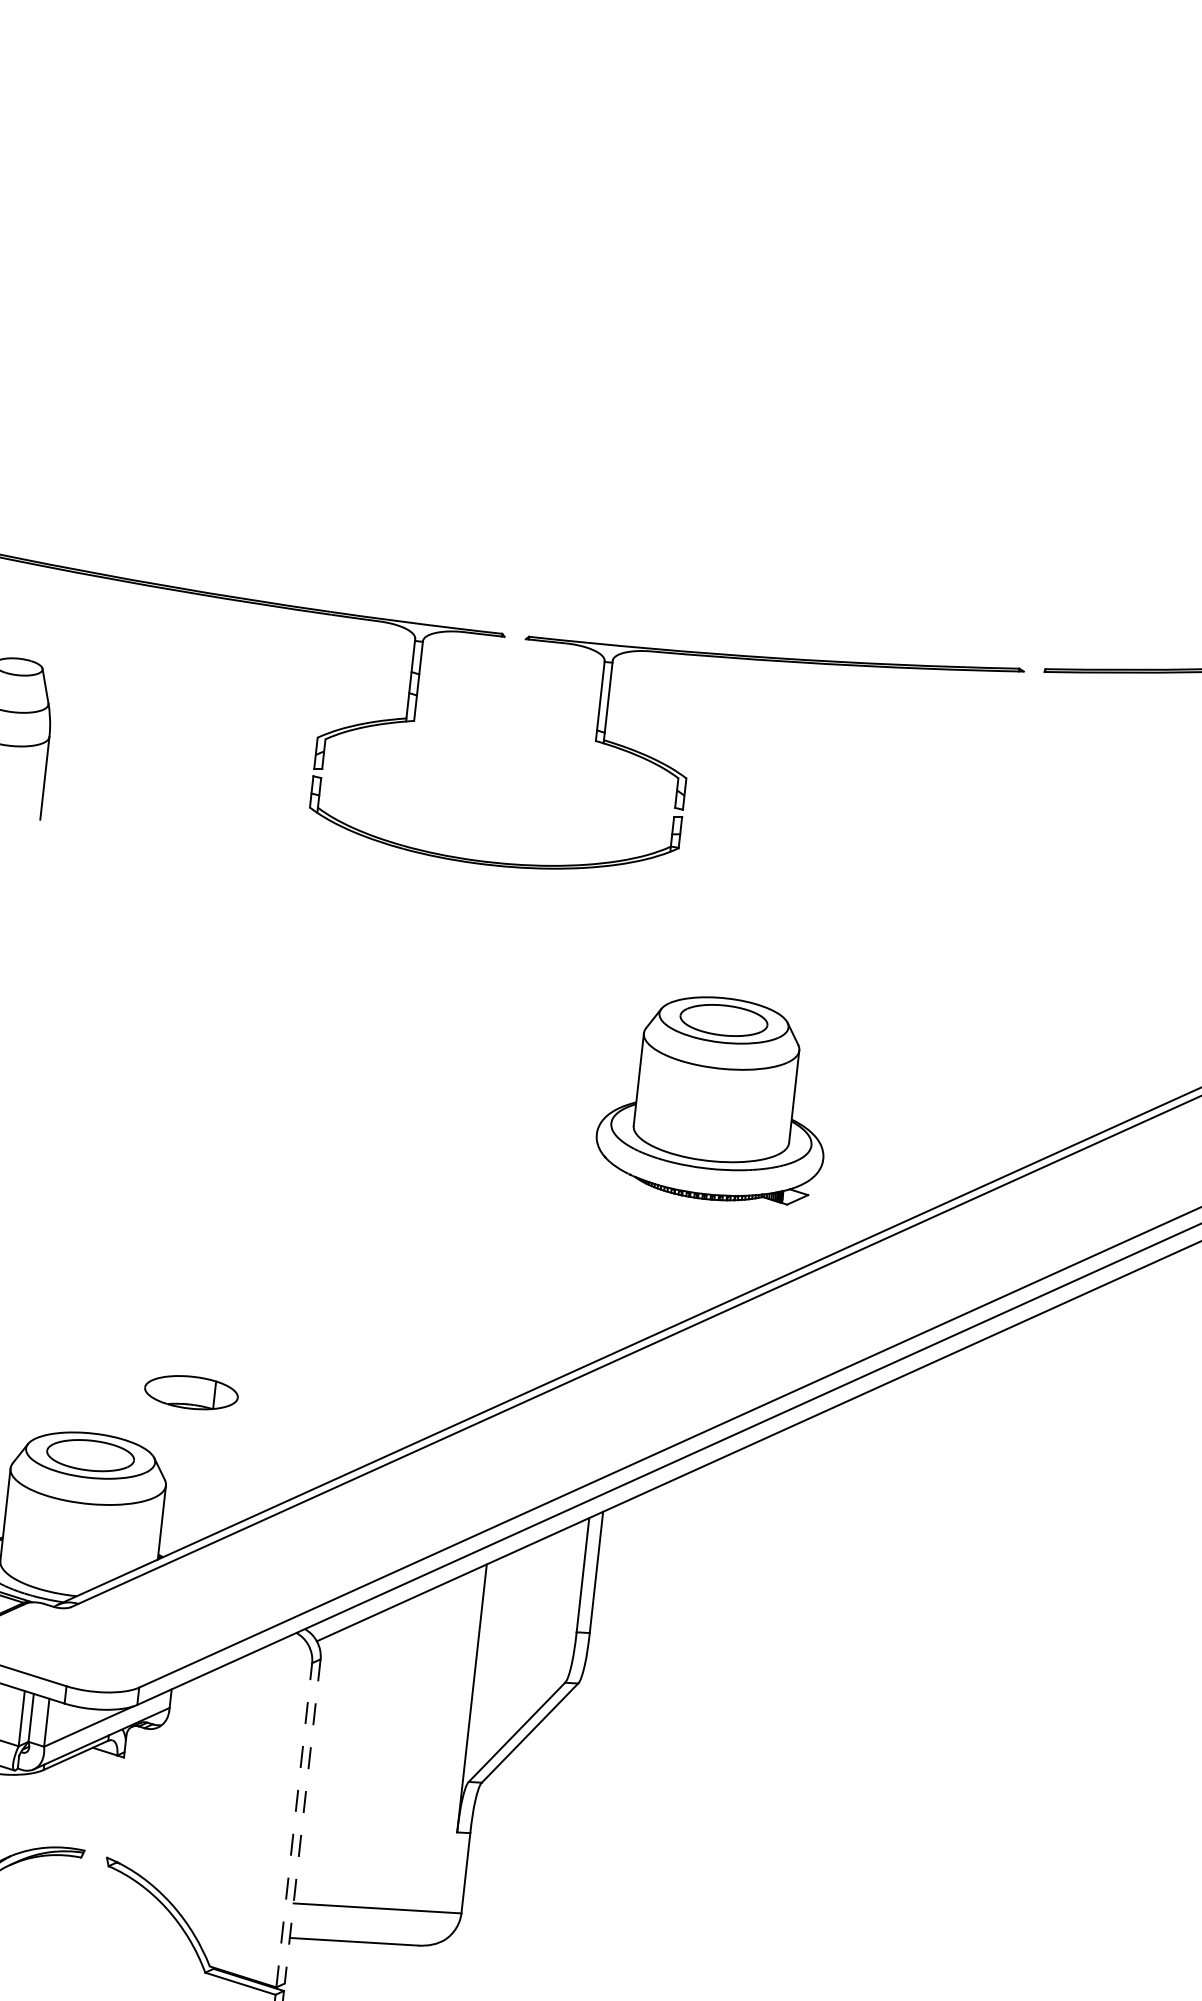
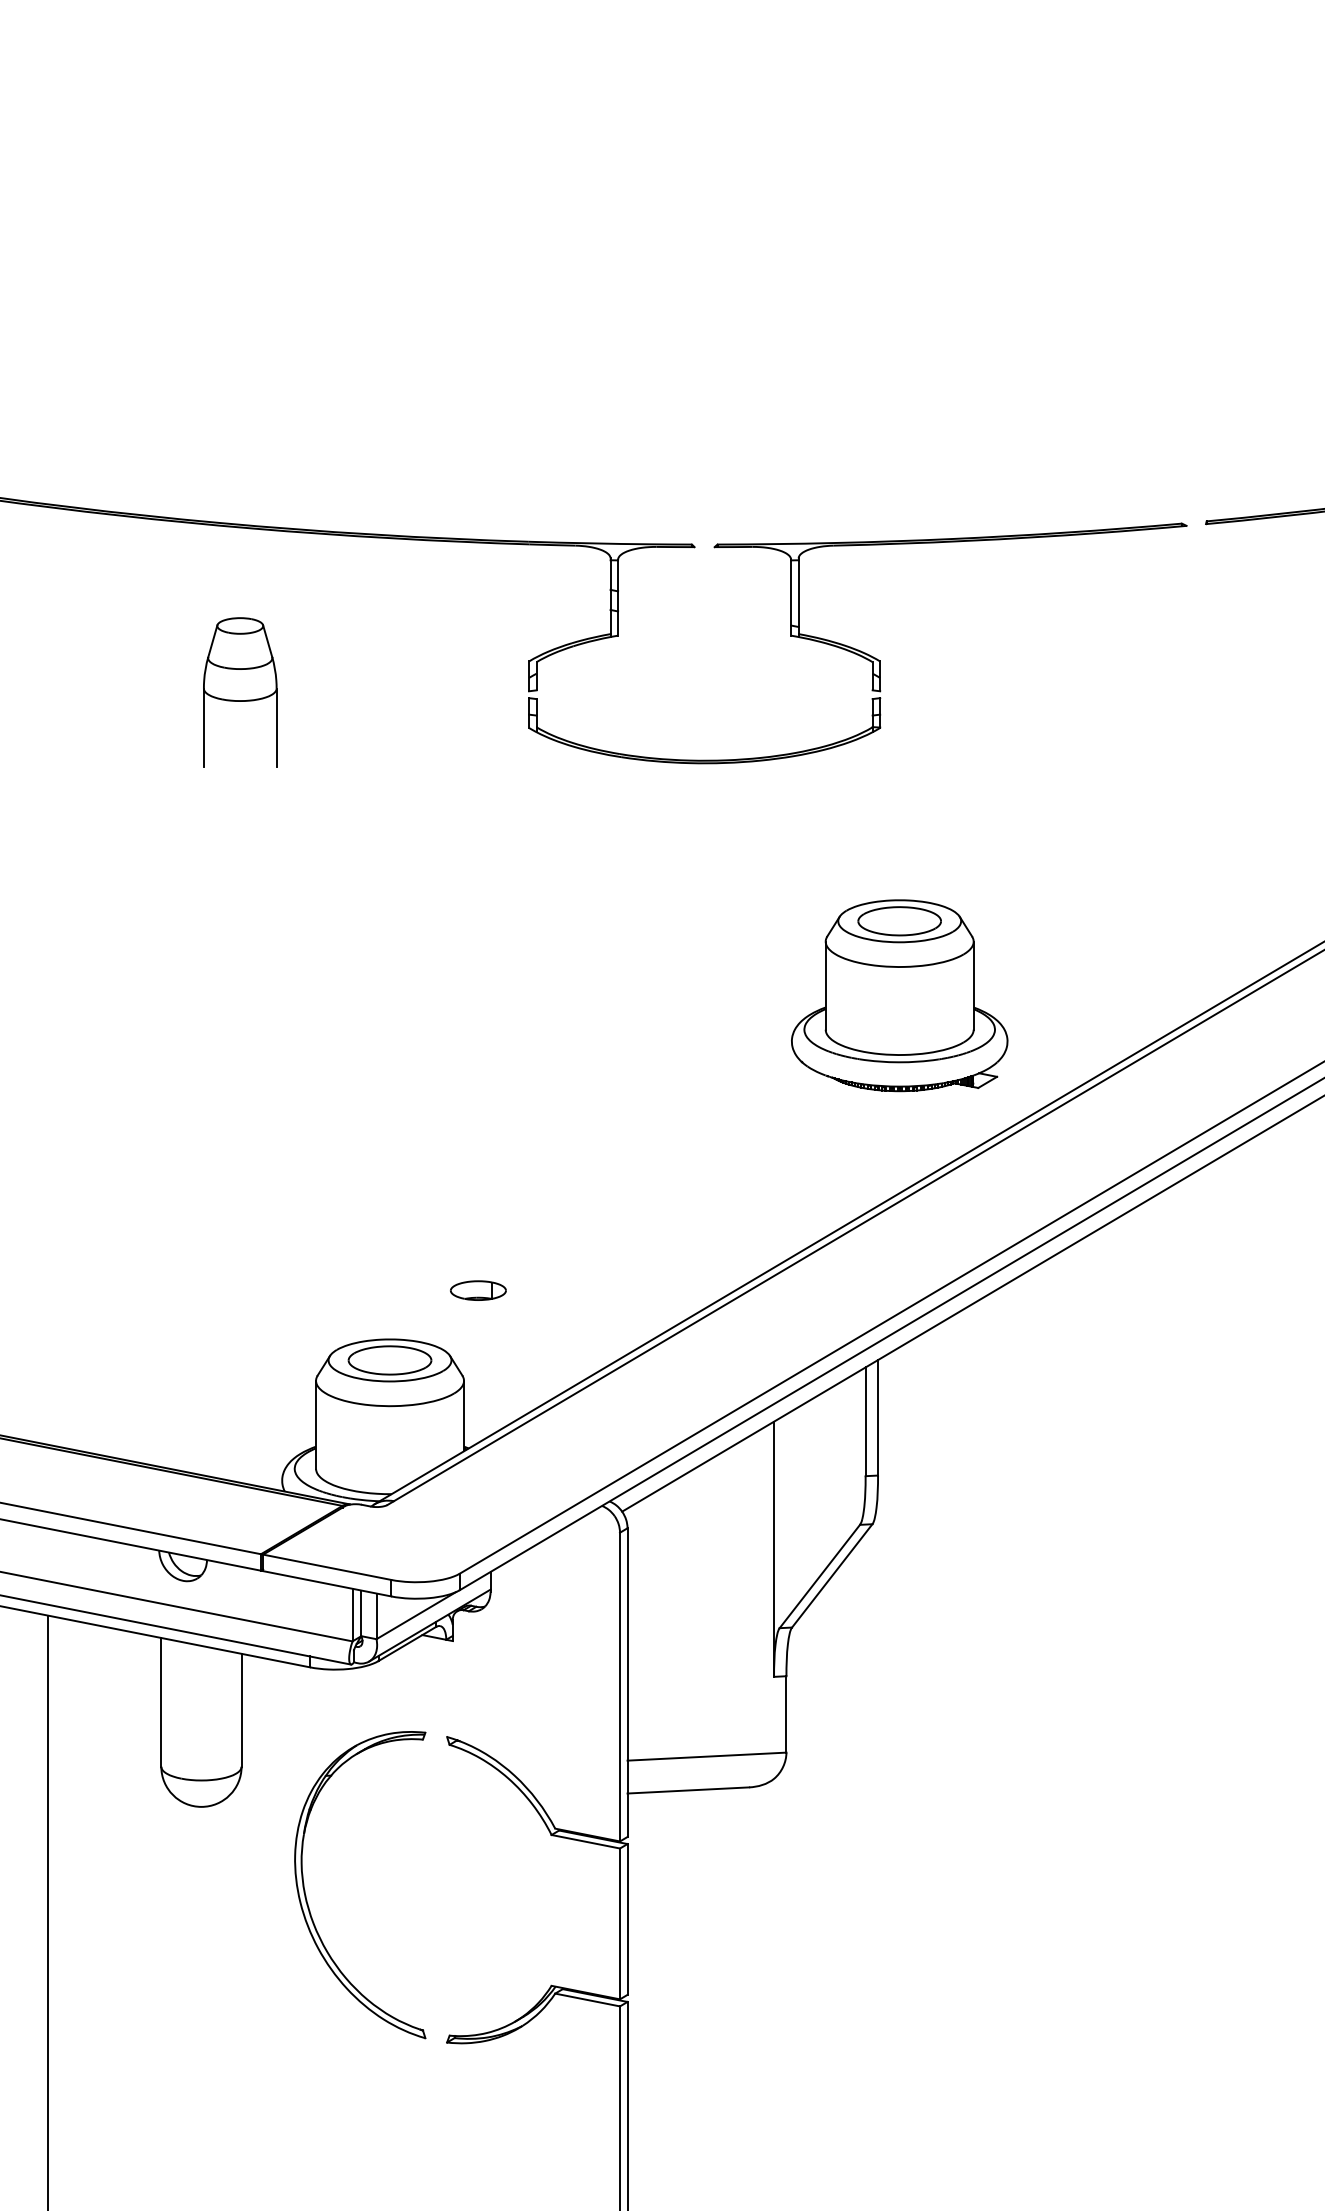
part: (715, 1098) -> (899, 995), moved
part: (191, 1392) -> (478, 1290), size x0.62
line: (302, 1822) -> (627, 1683), dashed -> solid
line: (294, 1824) -> (620, 1686), dashed -> solid

